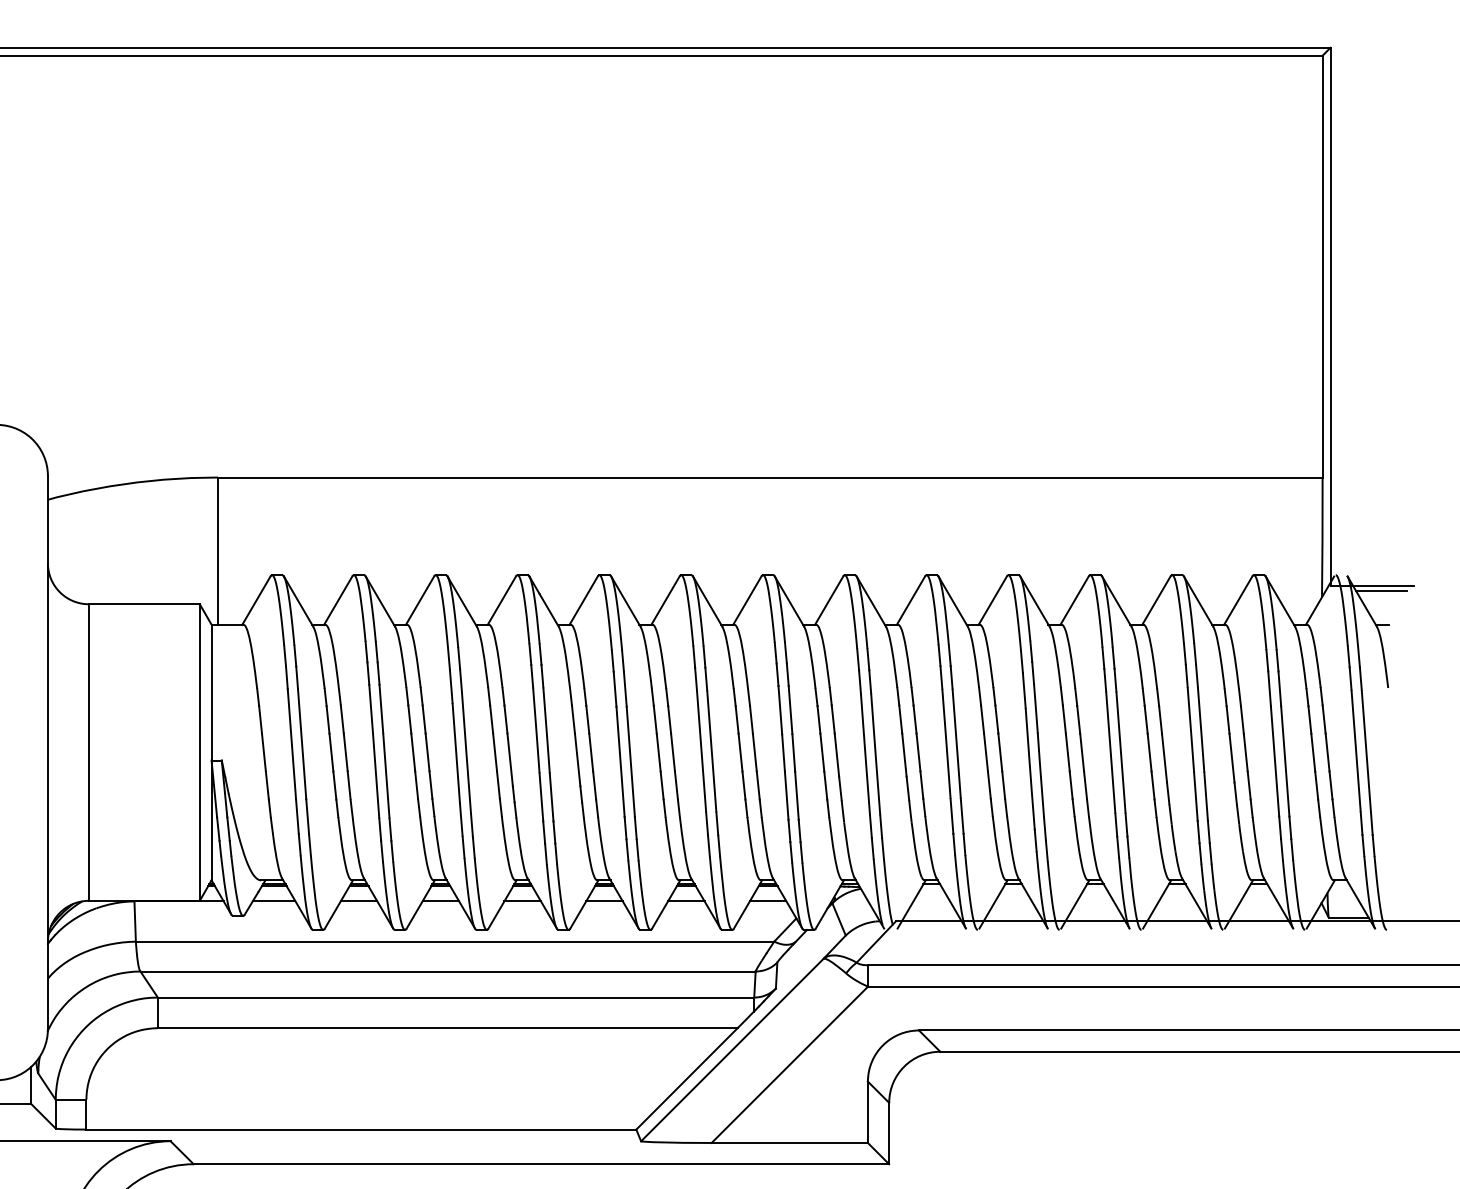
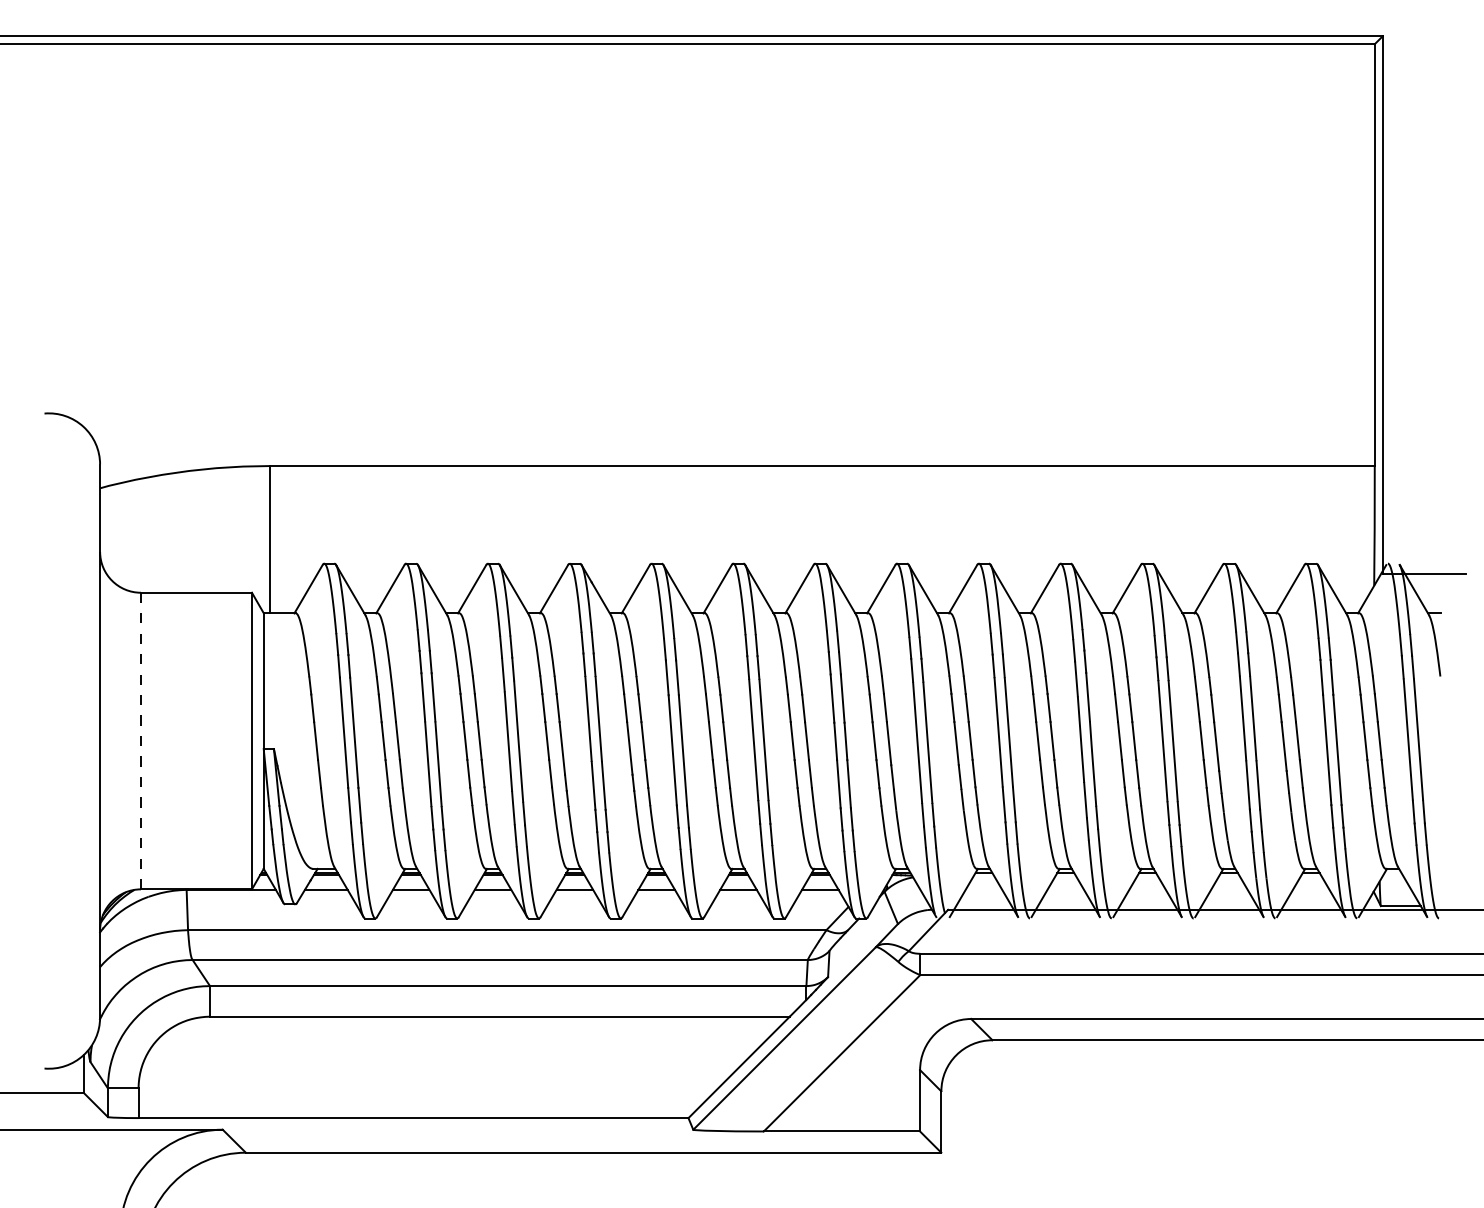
line: (1381, 590) -> (1433, 579), removed
line: (89, 752) -> (141, 741), solid -> dashed

